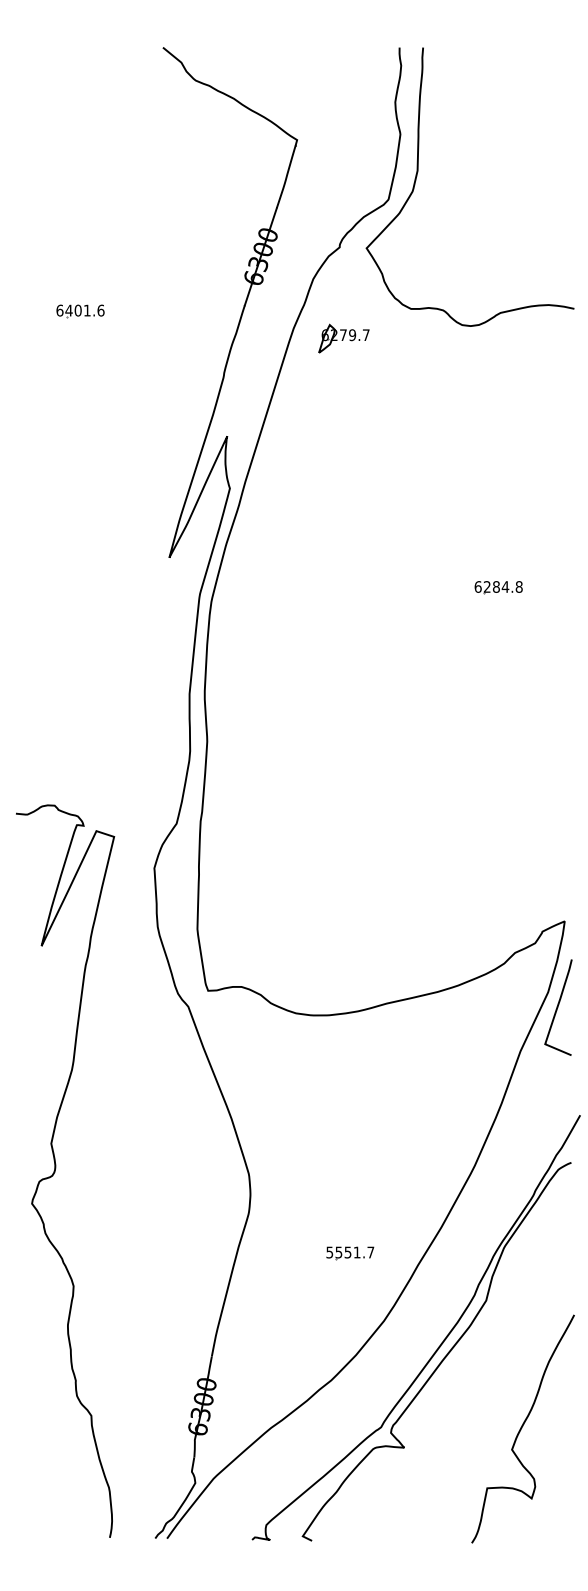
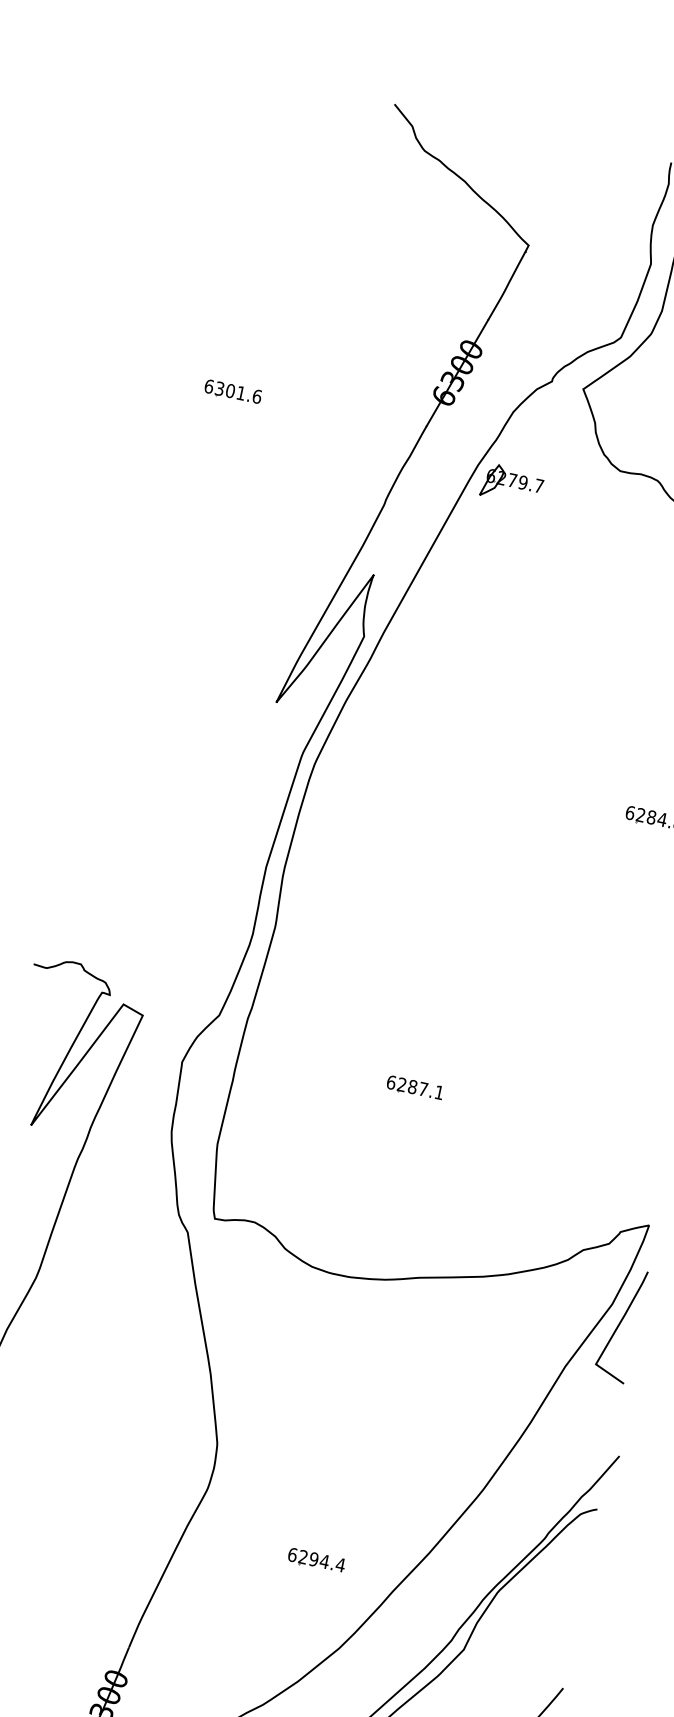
text: (68, 310) -> (219, 388), 6401.6 -> 6301.6
part: (343, 338) -> (511, 484), moved
part: (349, 849) -> (415, 1088), added
text: (350, 1252) -> (316, 1559), 5551.7 -> 6294.4

